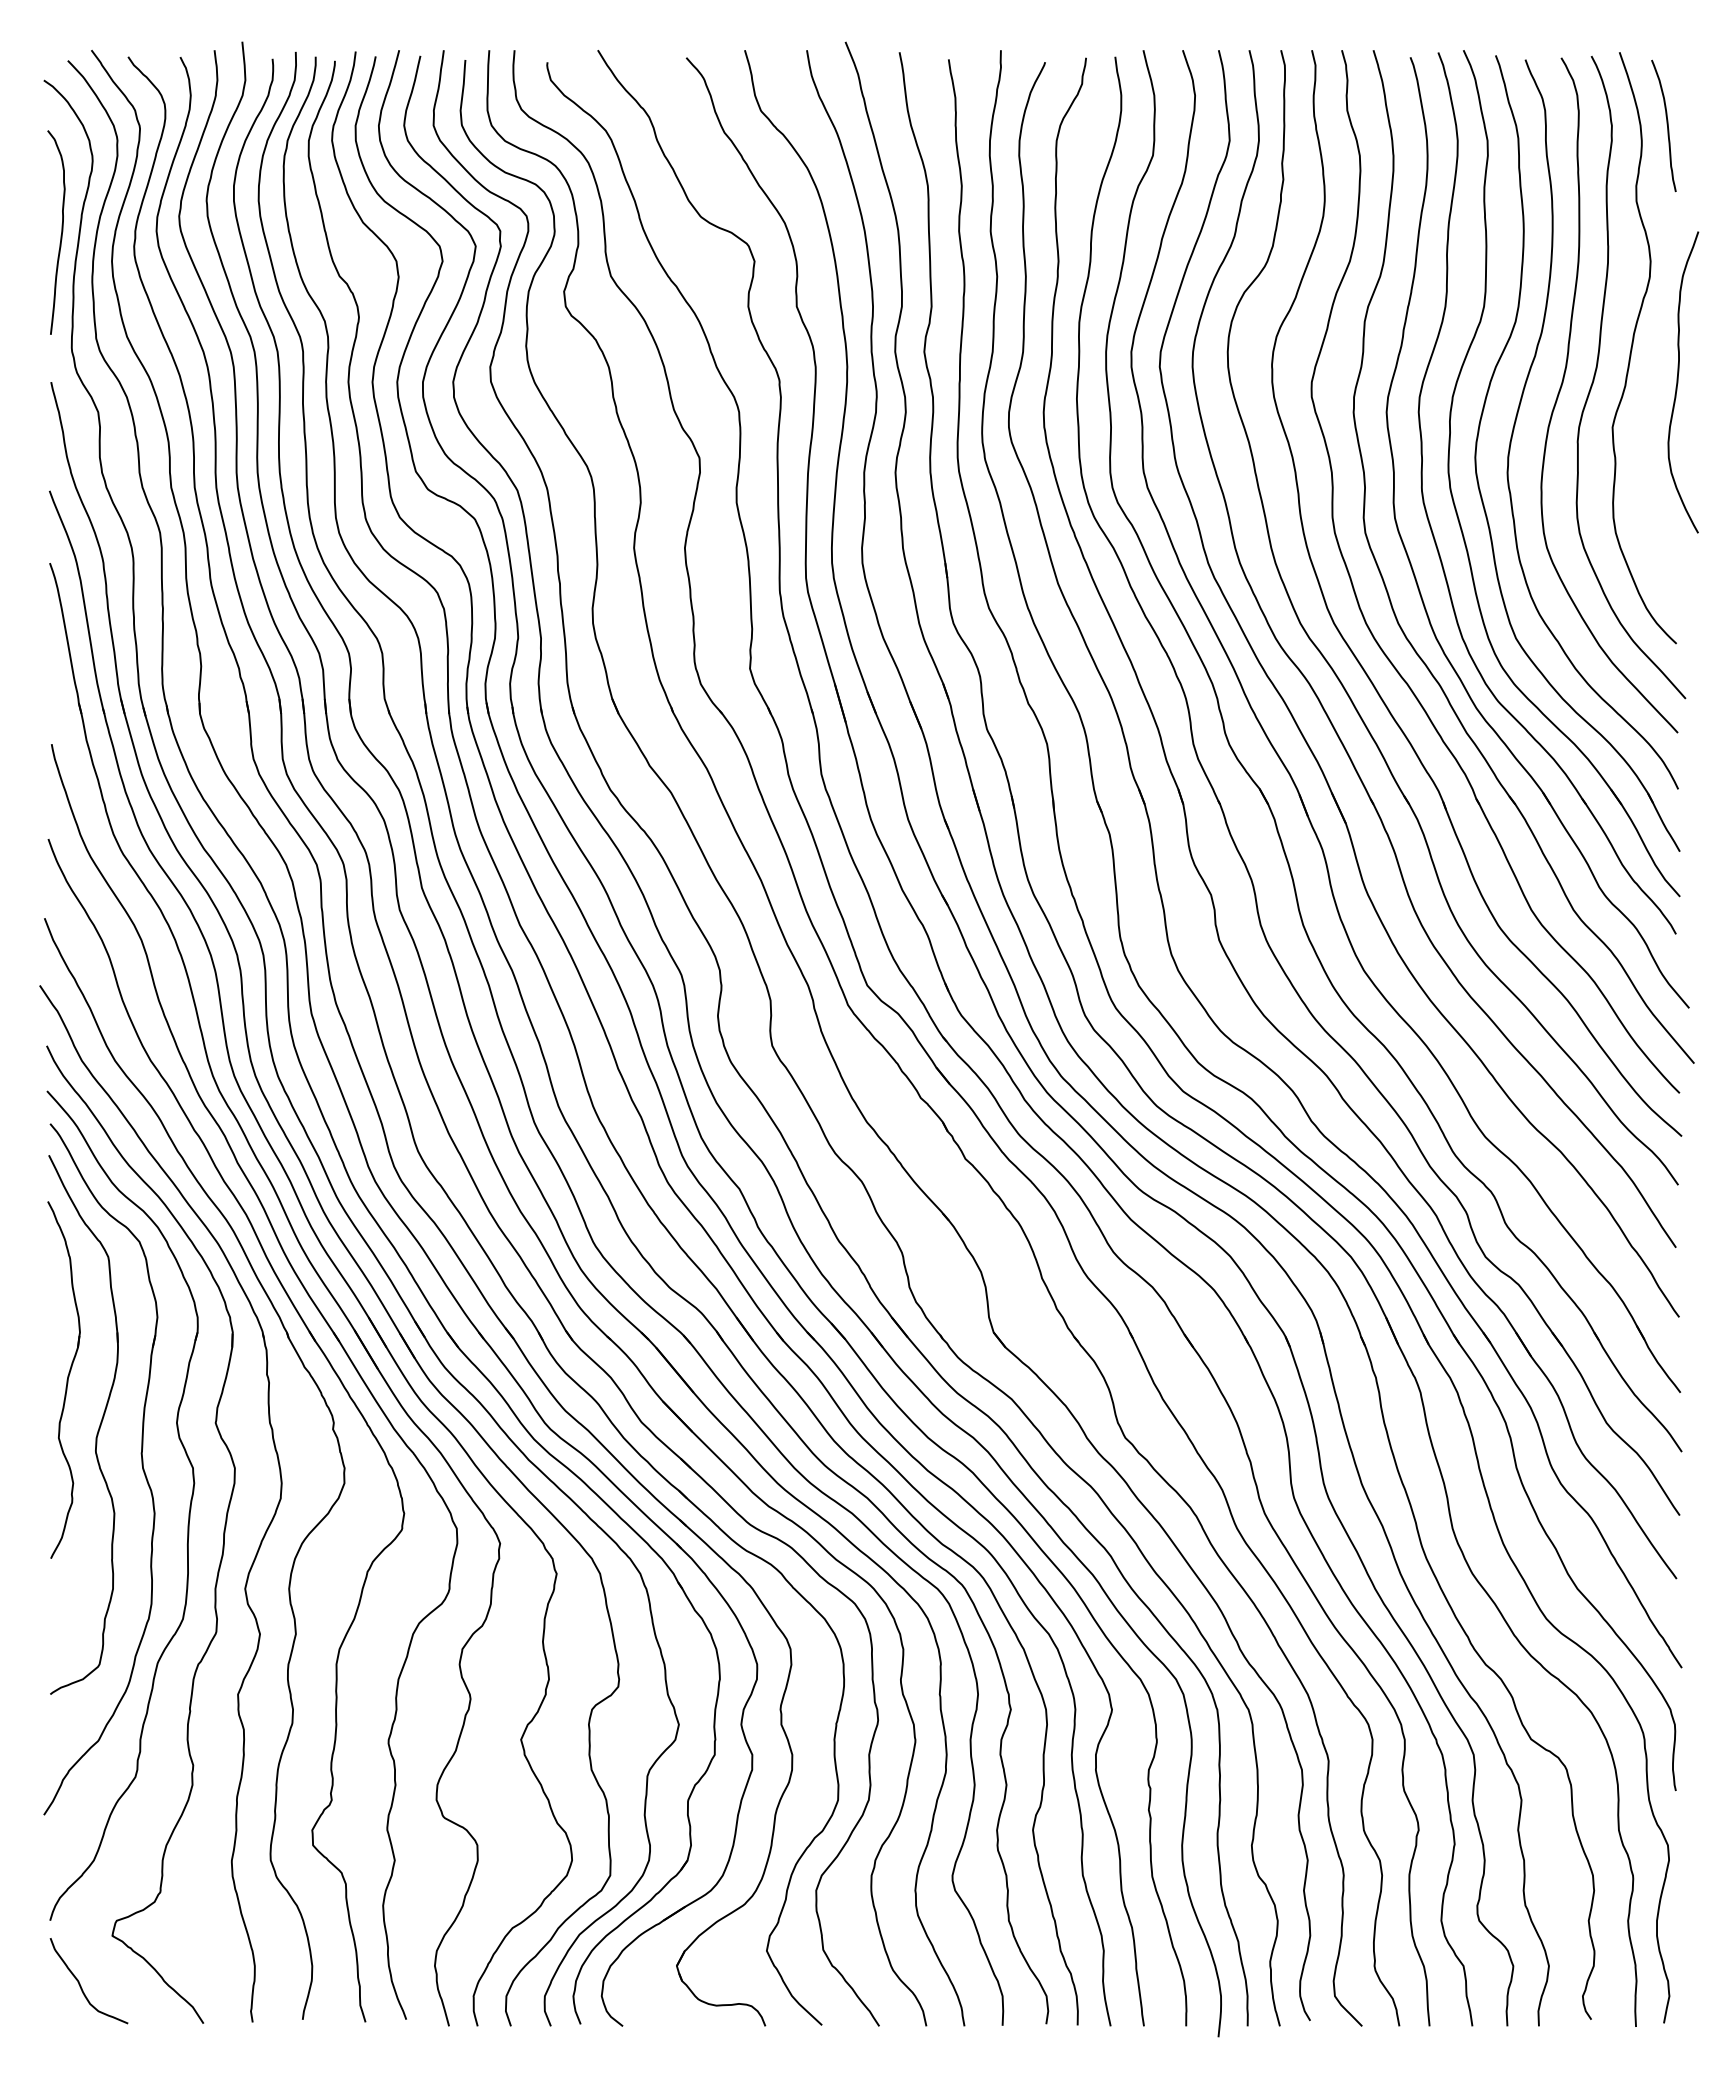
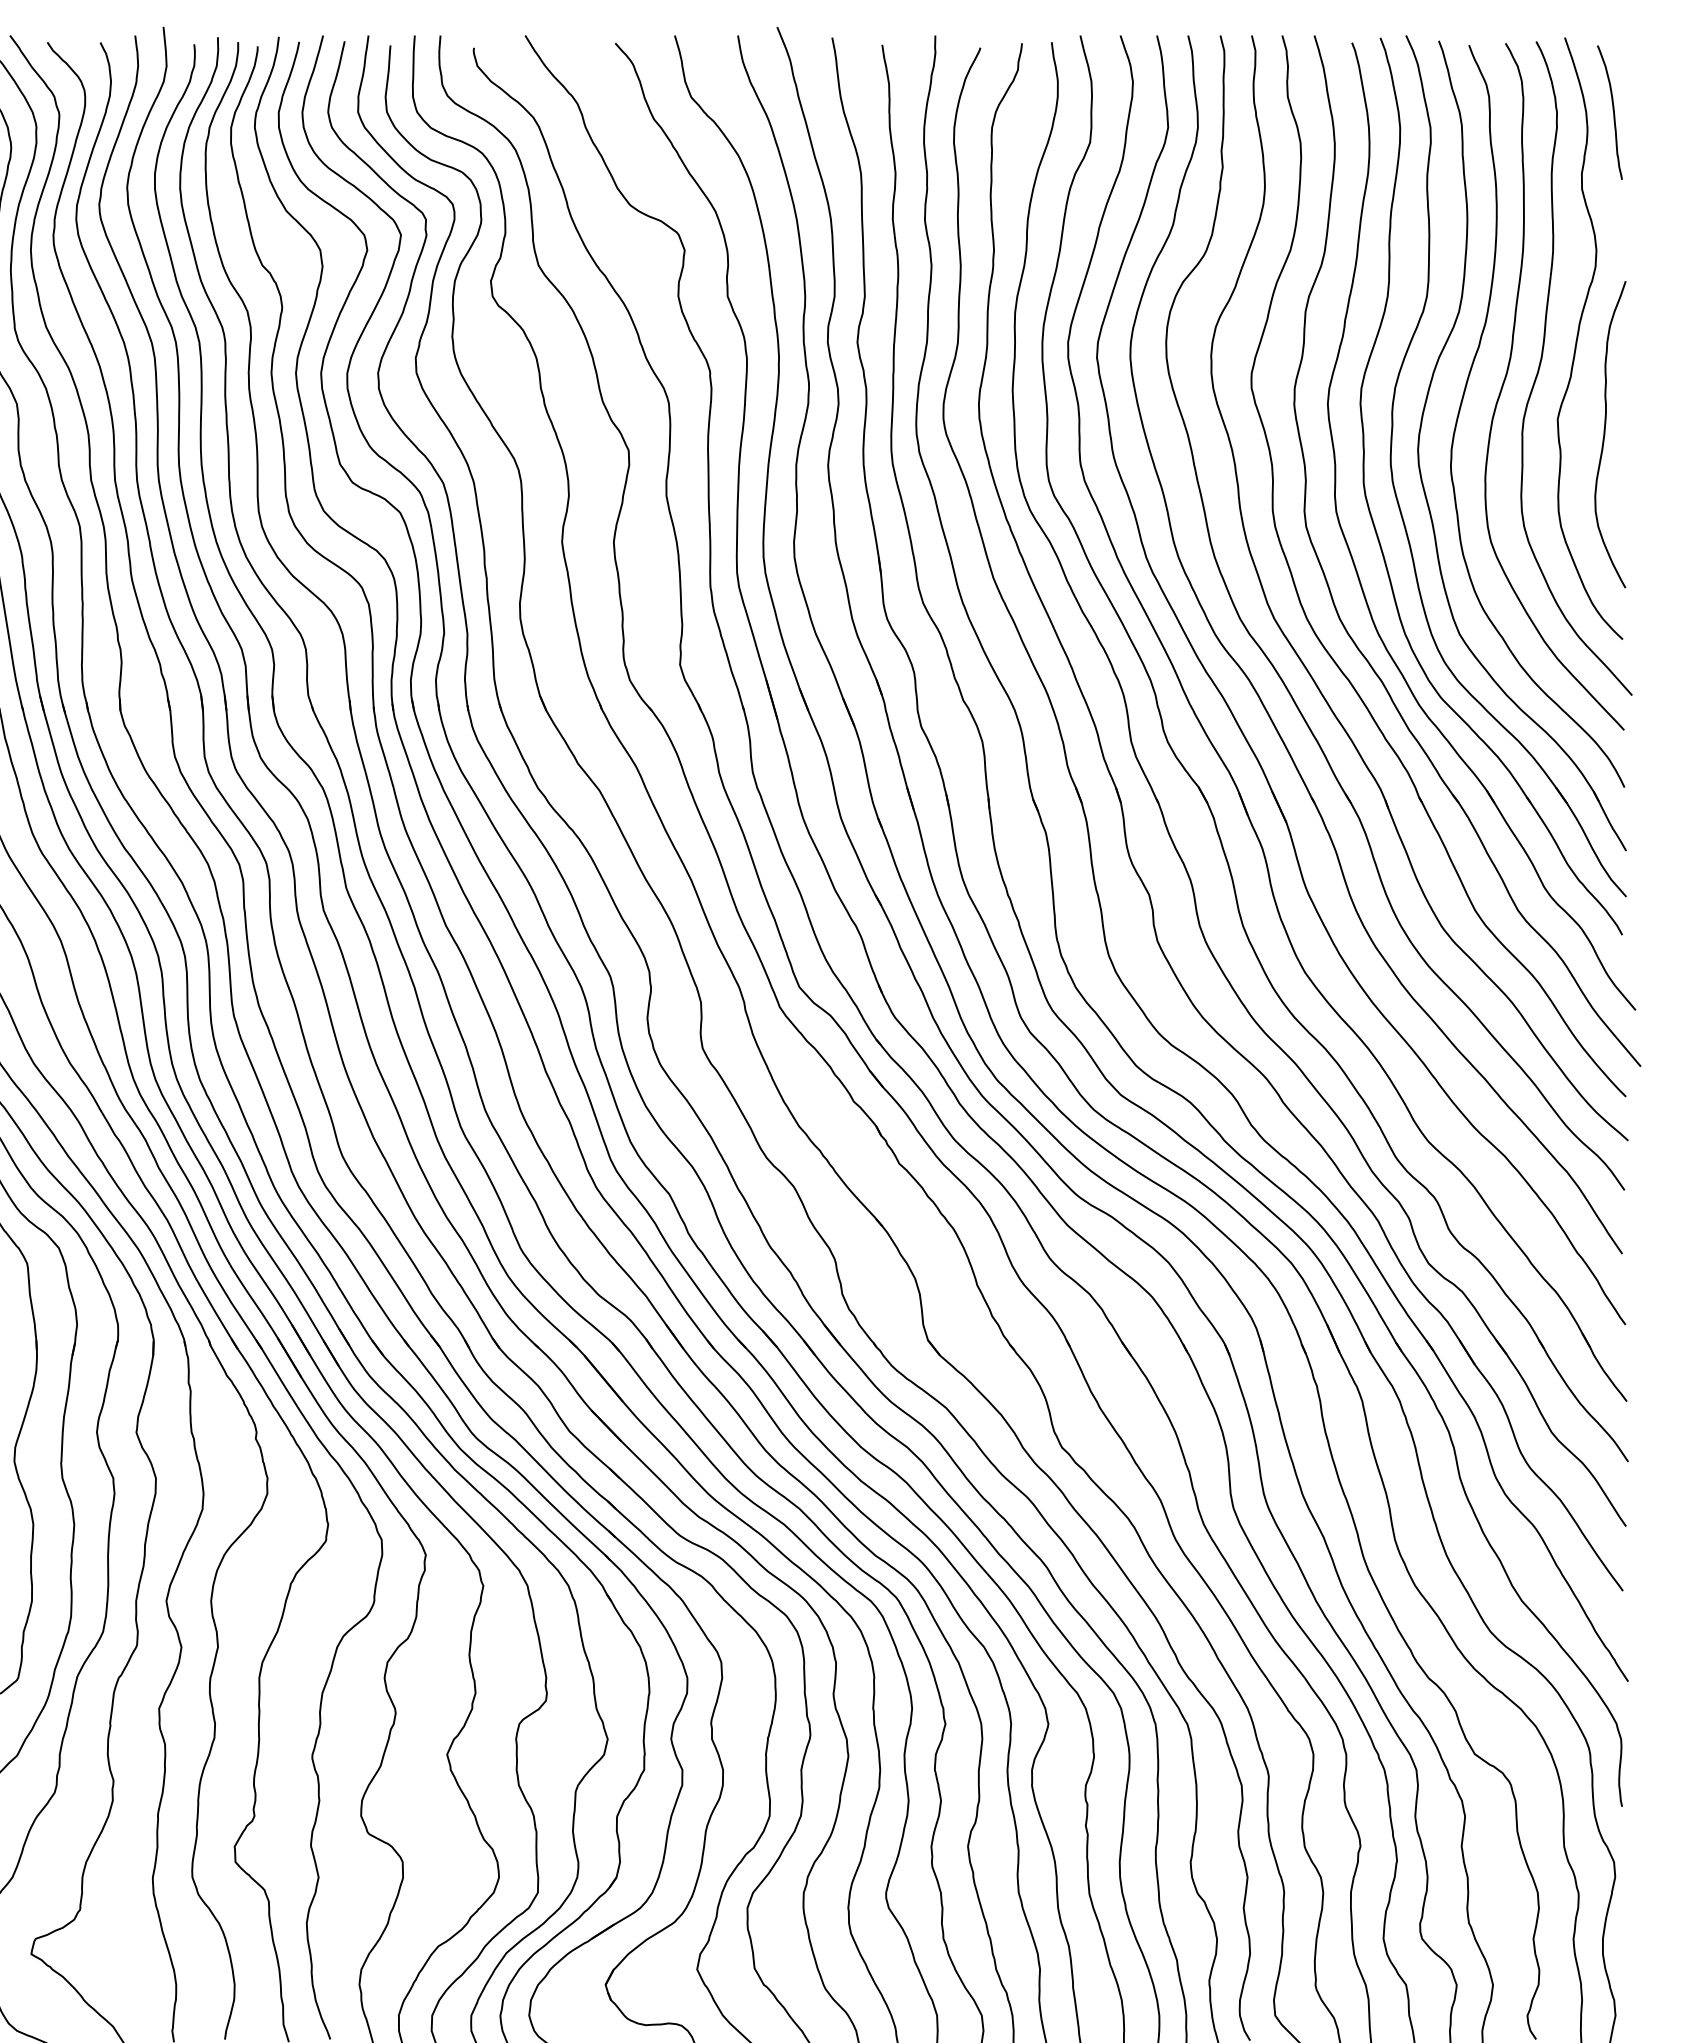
curve: (1678, 382) -> (1605, 434), moved

